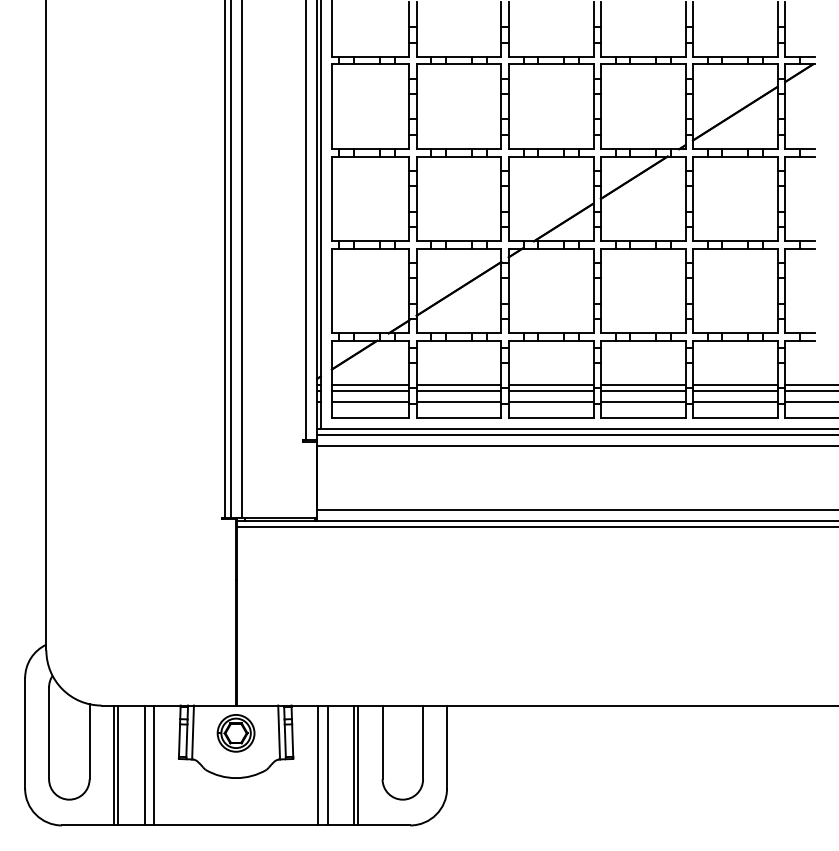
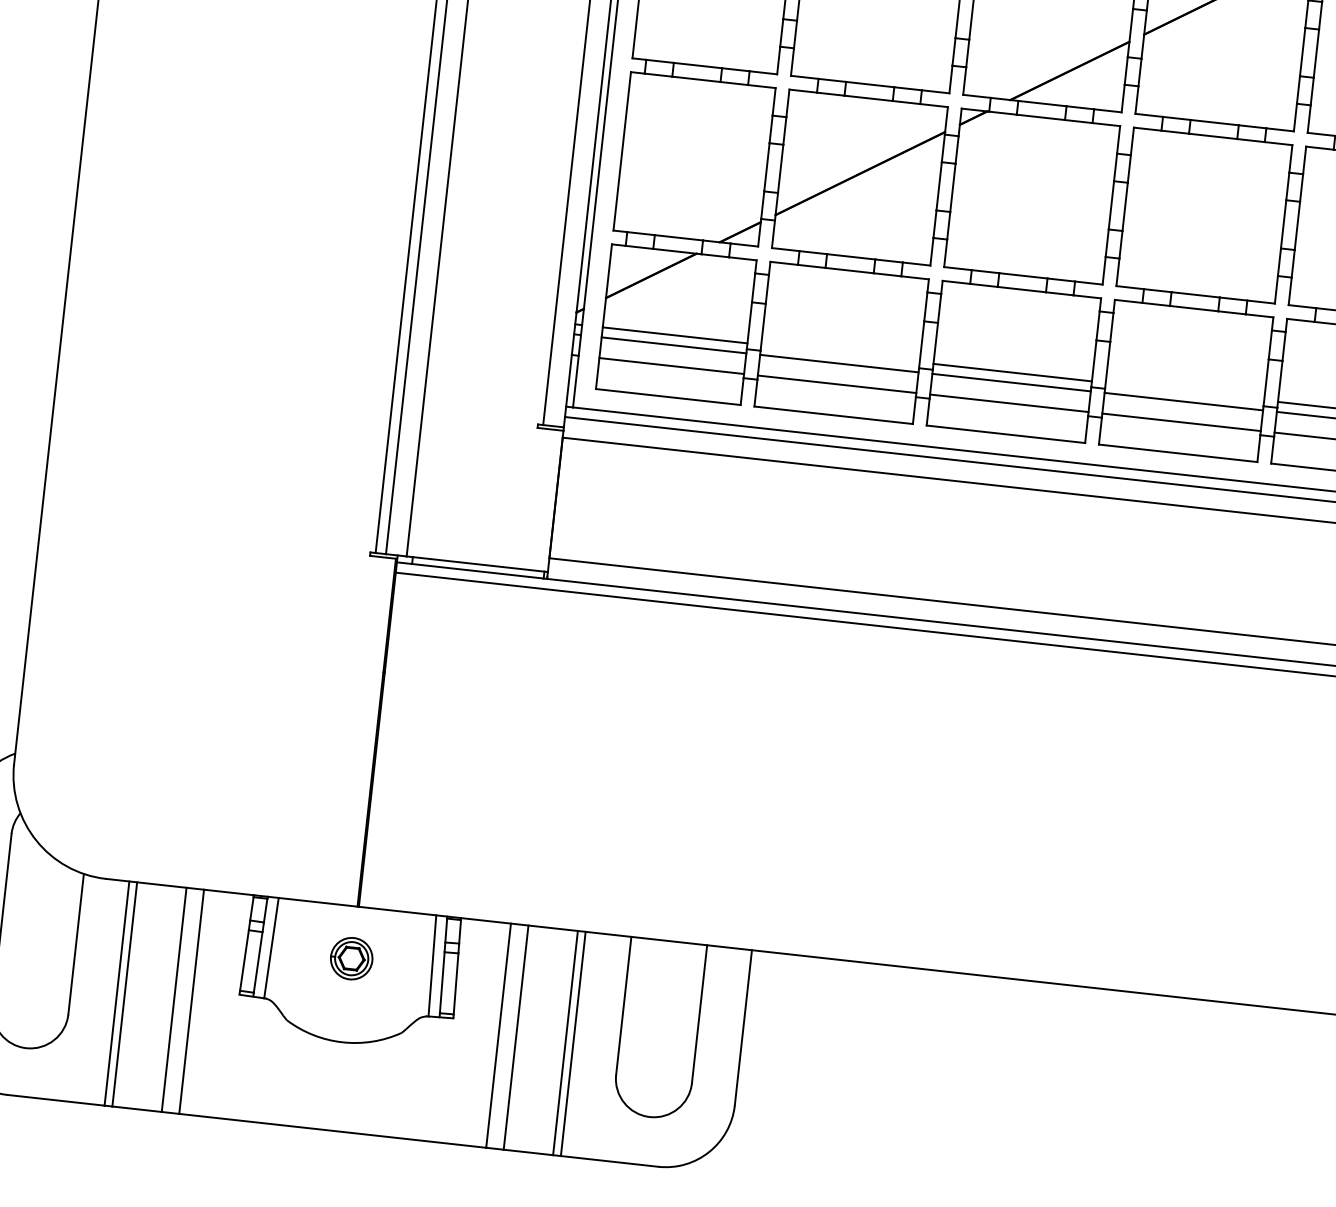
line: (458, 385) -> (839, 354), removed
line: (642, 385) -> (1183, 392), removed
part: (235, 733) -> (350, 958), size x0.6

